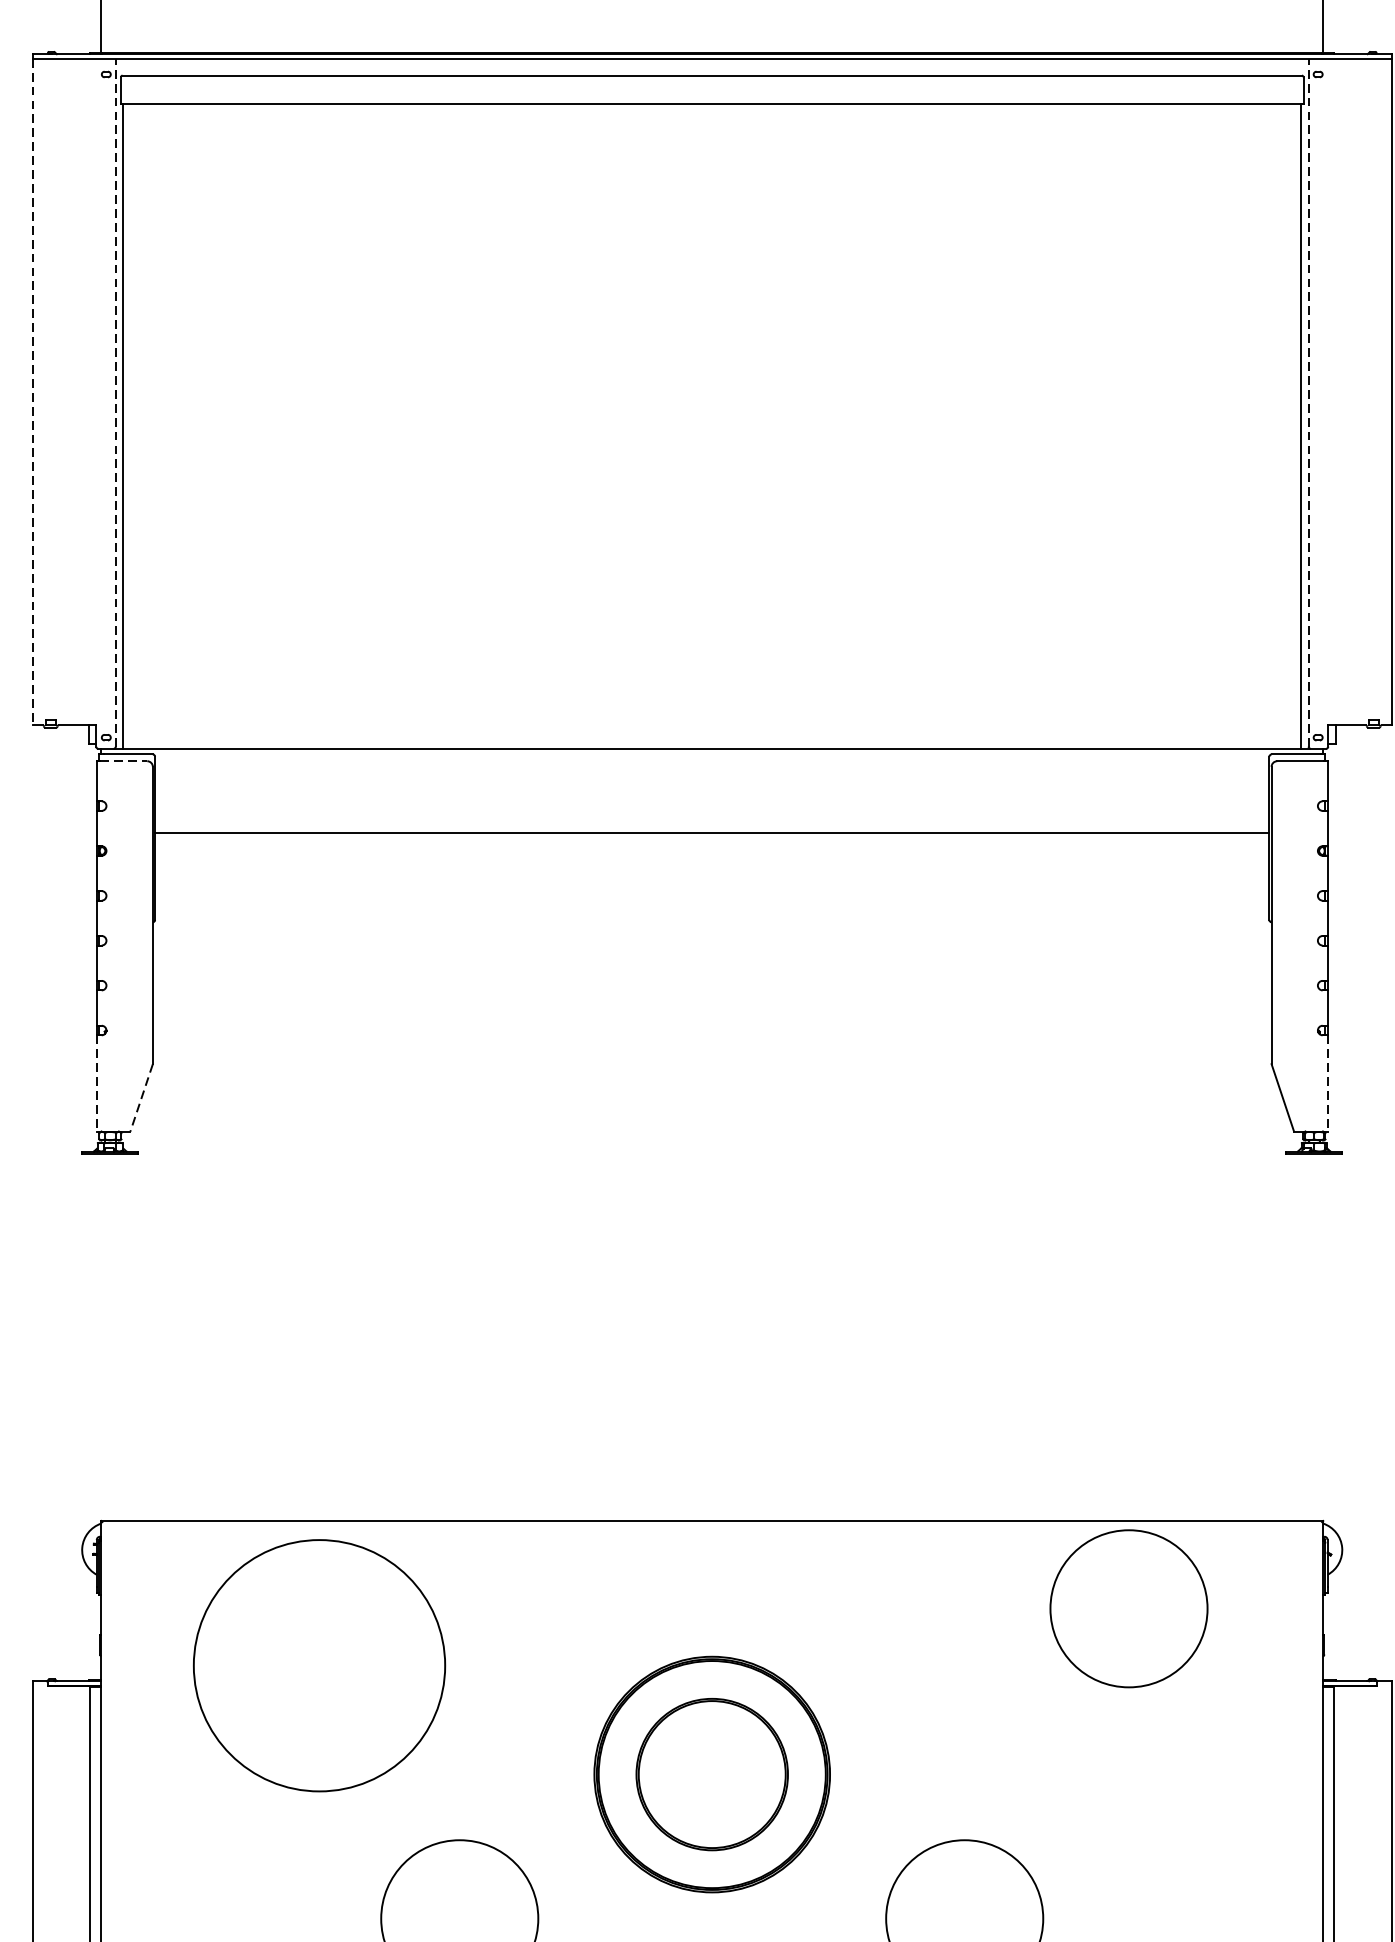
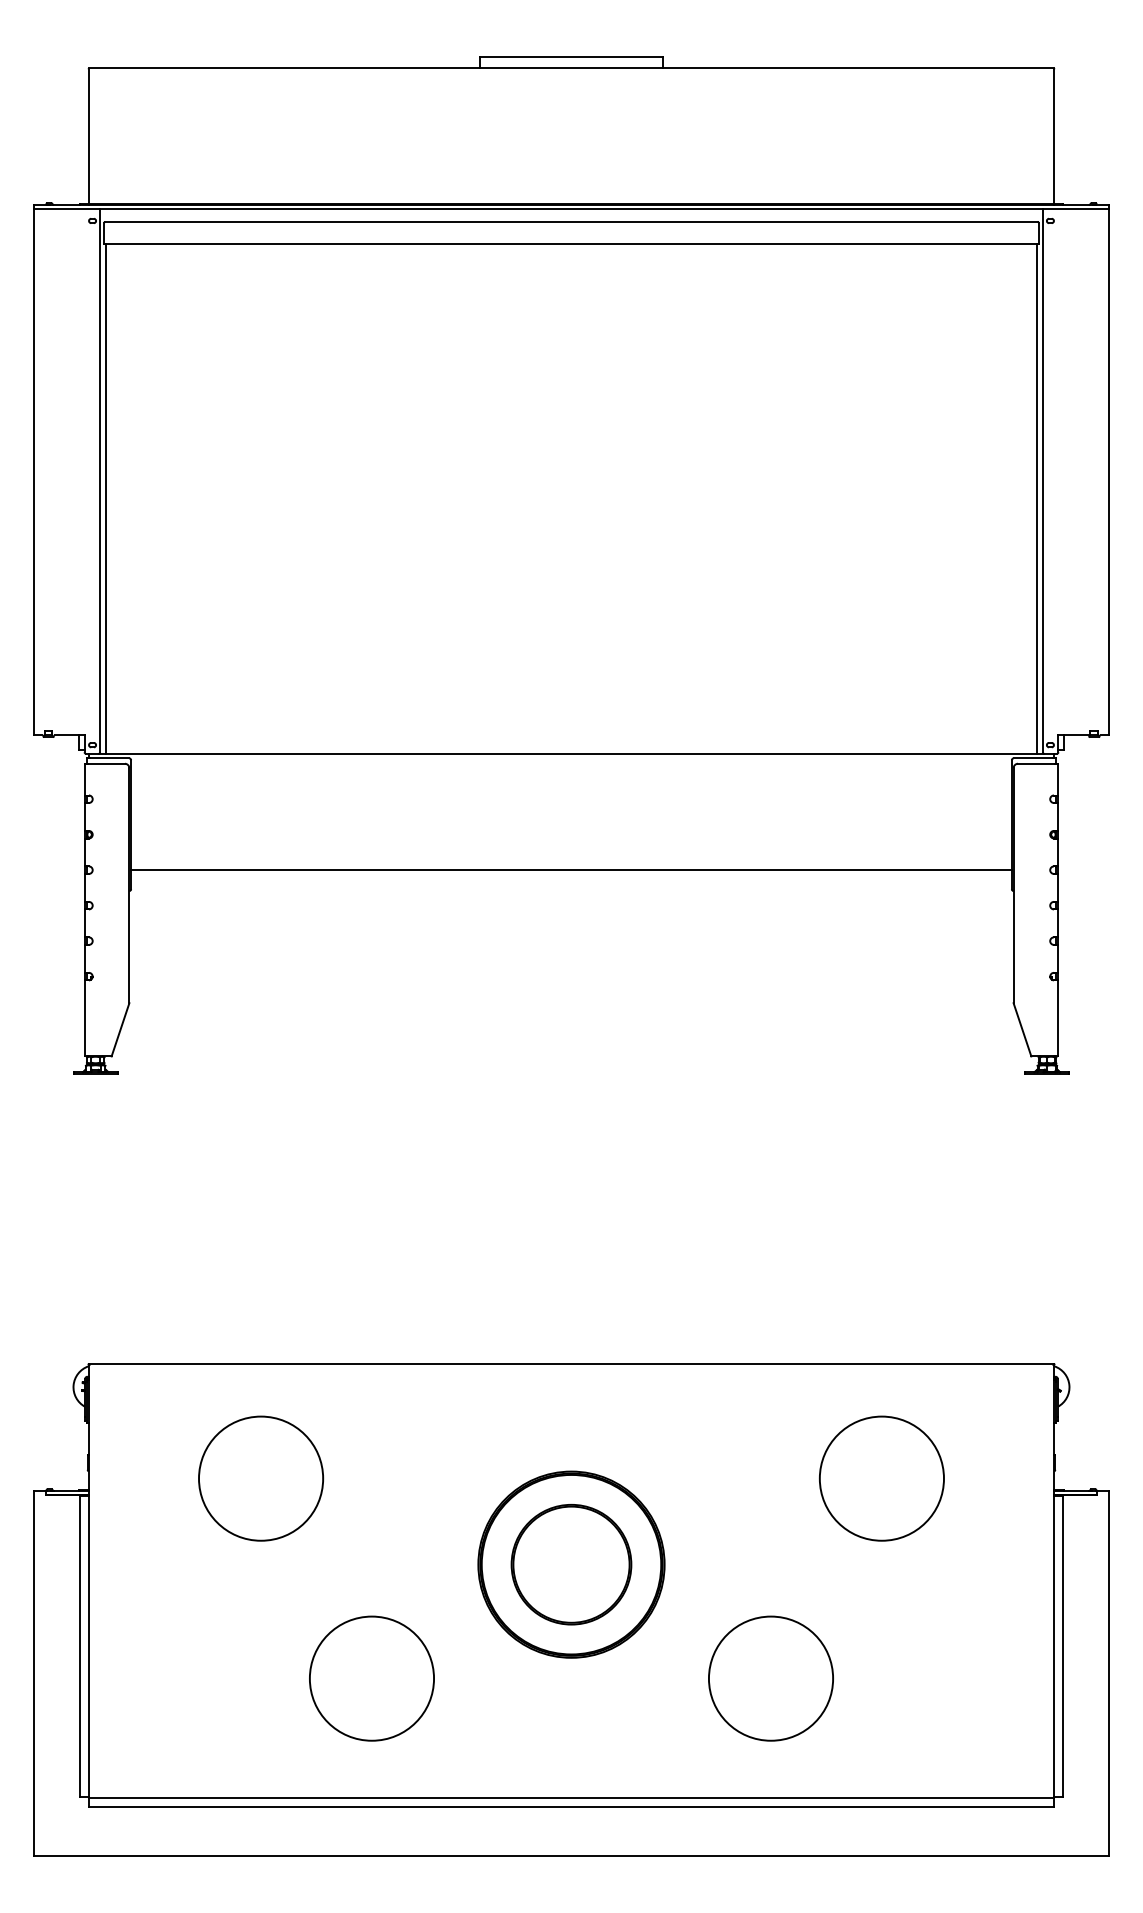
line: (32, 392) -> (34, 472), dashed -> solid
line: (116, 402) -> (100, 480), dashed -> solid
line: (1308, 402) -> (1042, 480), dashed -> solid
line: (123, 760) -> (106, 763), dashed -> solid
line: (712, 833) -> (571, 870), moved
line: (97, 1083) -> (85, 1018), dashed -> solid
line: (1327, 1083) -> (1057, 1018), dashed -> solid
line: (141, 1098) -> (120, 1030), dashed -> solid
circle: (1128, 1608) -> (881, 1478), moved
circle: (320, 1665) -> (261, 1478), size x0.62

